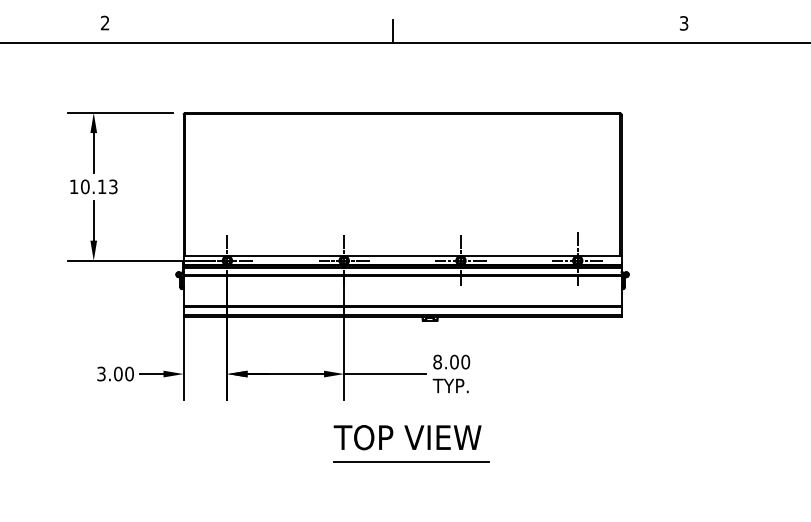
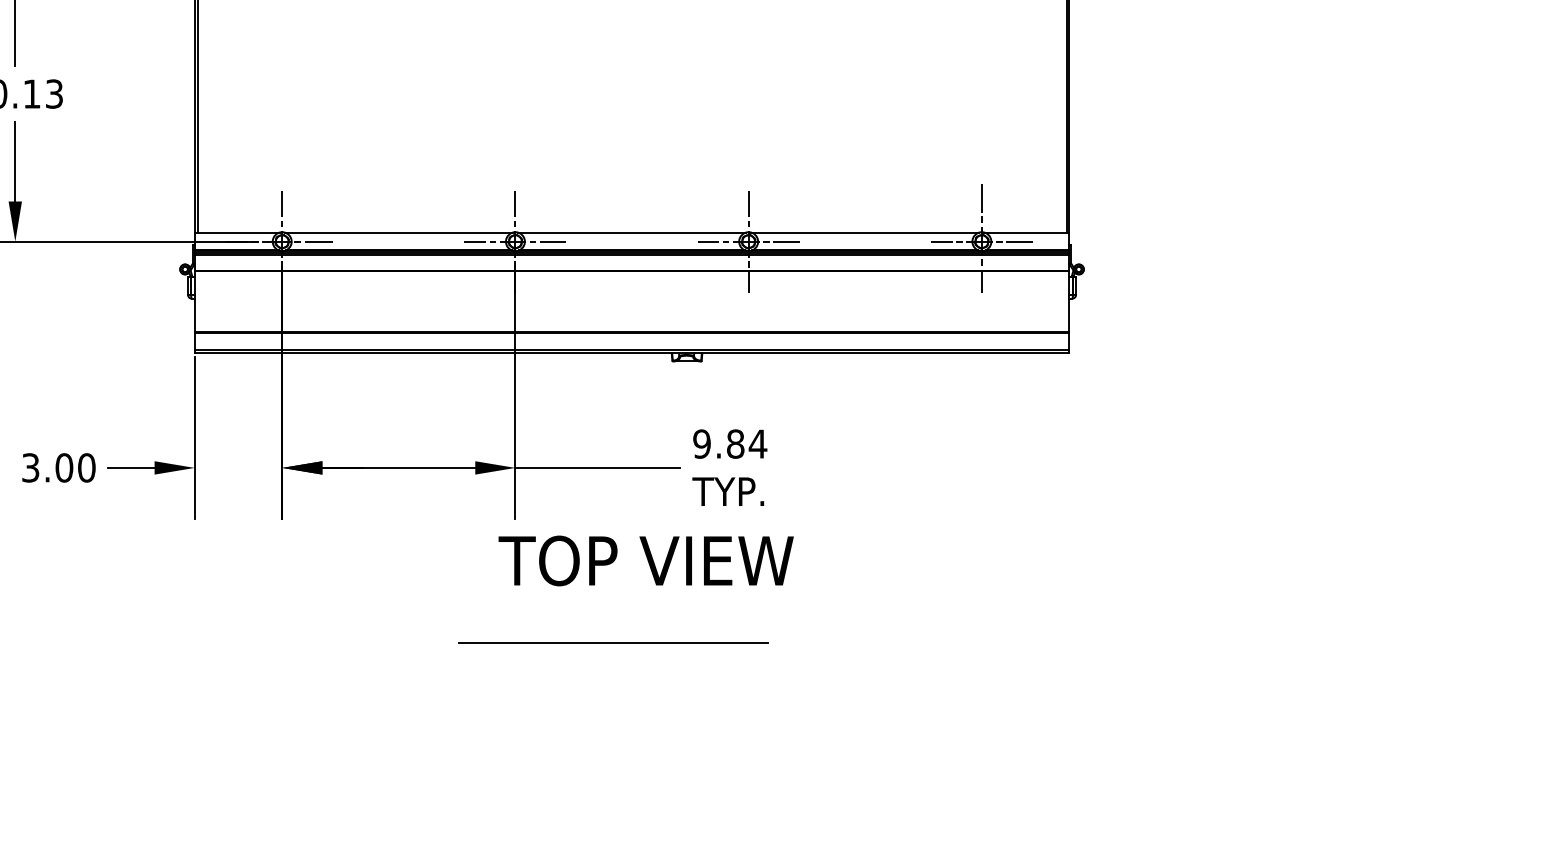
text: (451, 361) -> (729, 442), 8.00 -> 9.84
text: (407, 437) -> (645, 560), moved
line: (411, 461) -> (613, 642), moved

